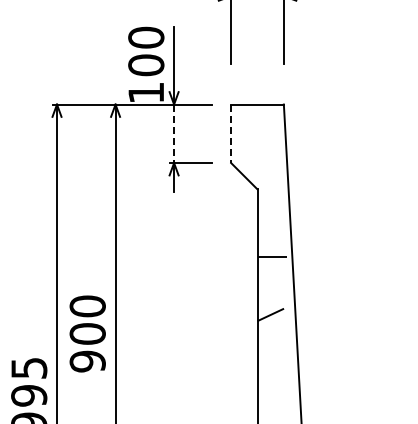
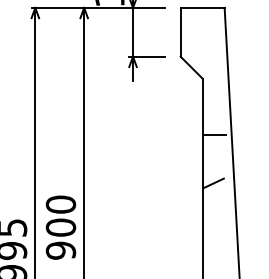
line: (174, 134) -> (133, 32), dashed -> solid
line: (231, 134) -> (180, 32), dashed -> solid
text: (87, 333) -> (60, 227), moved

